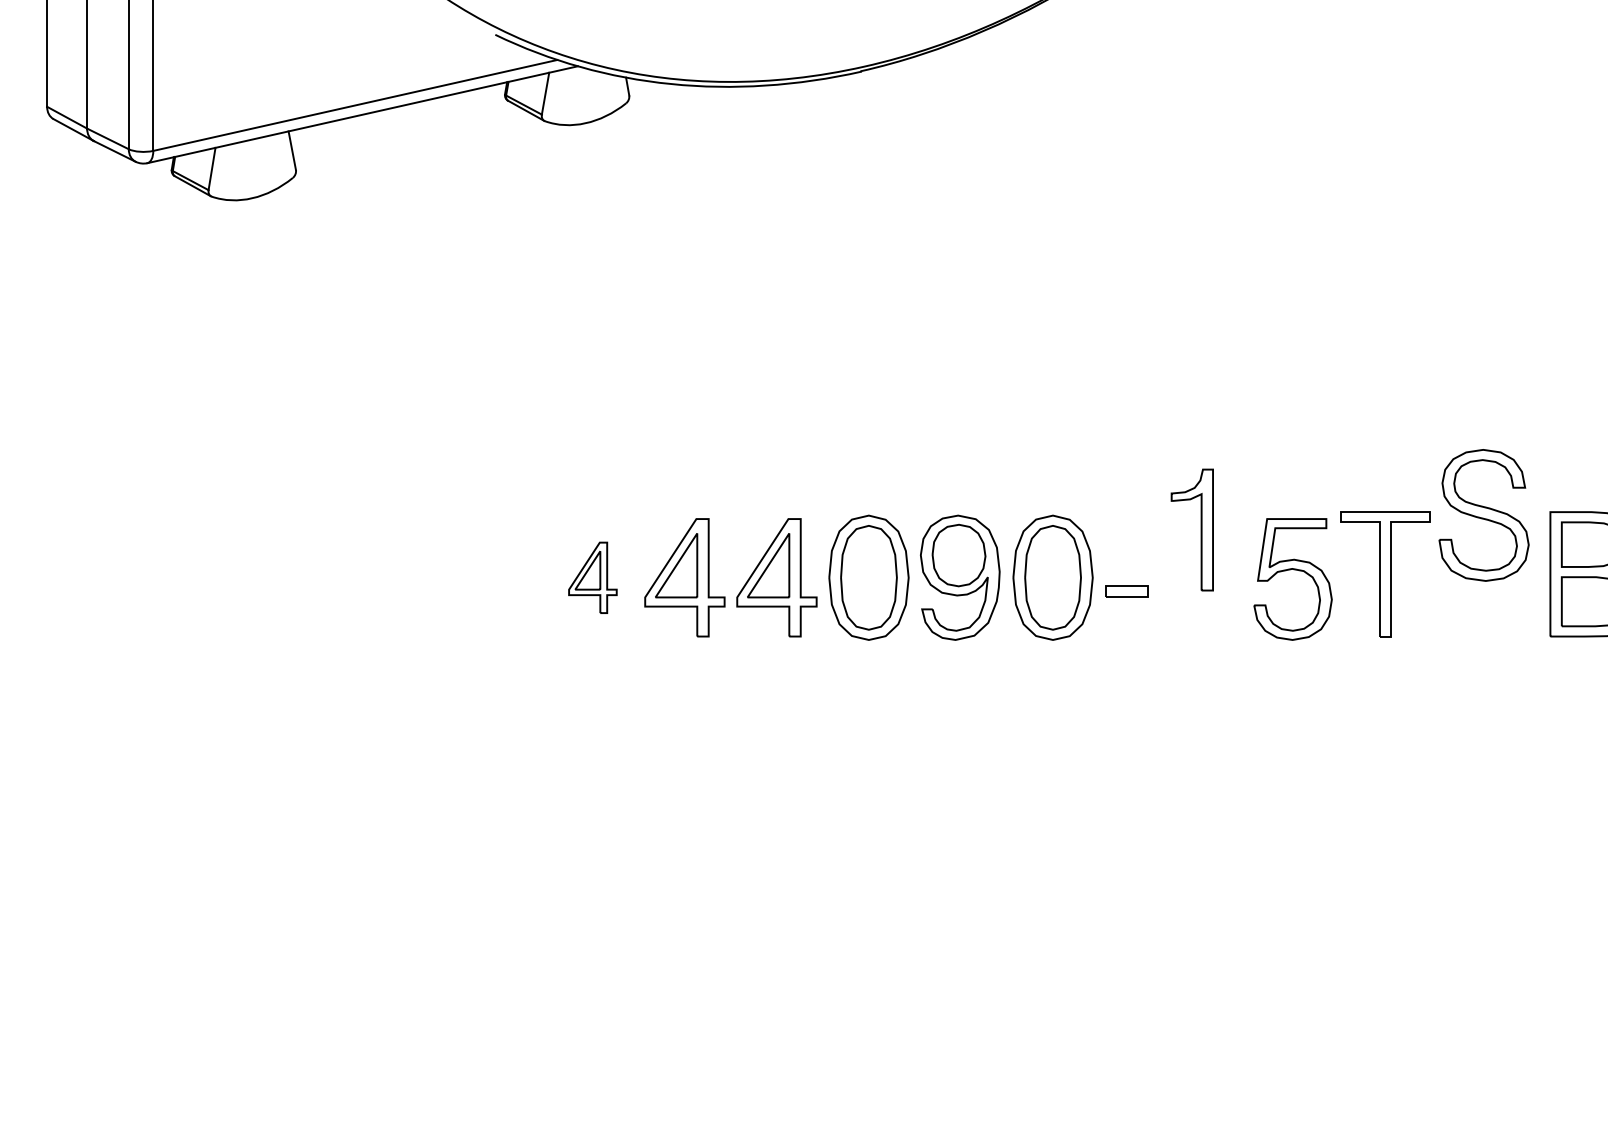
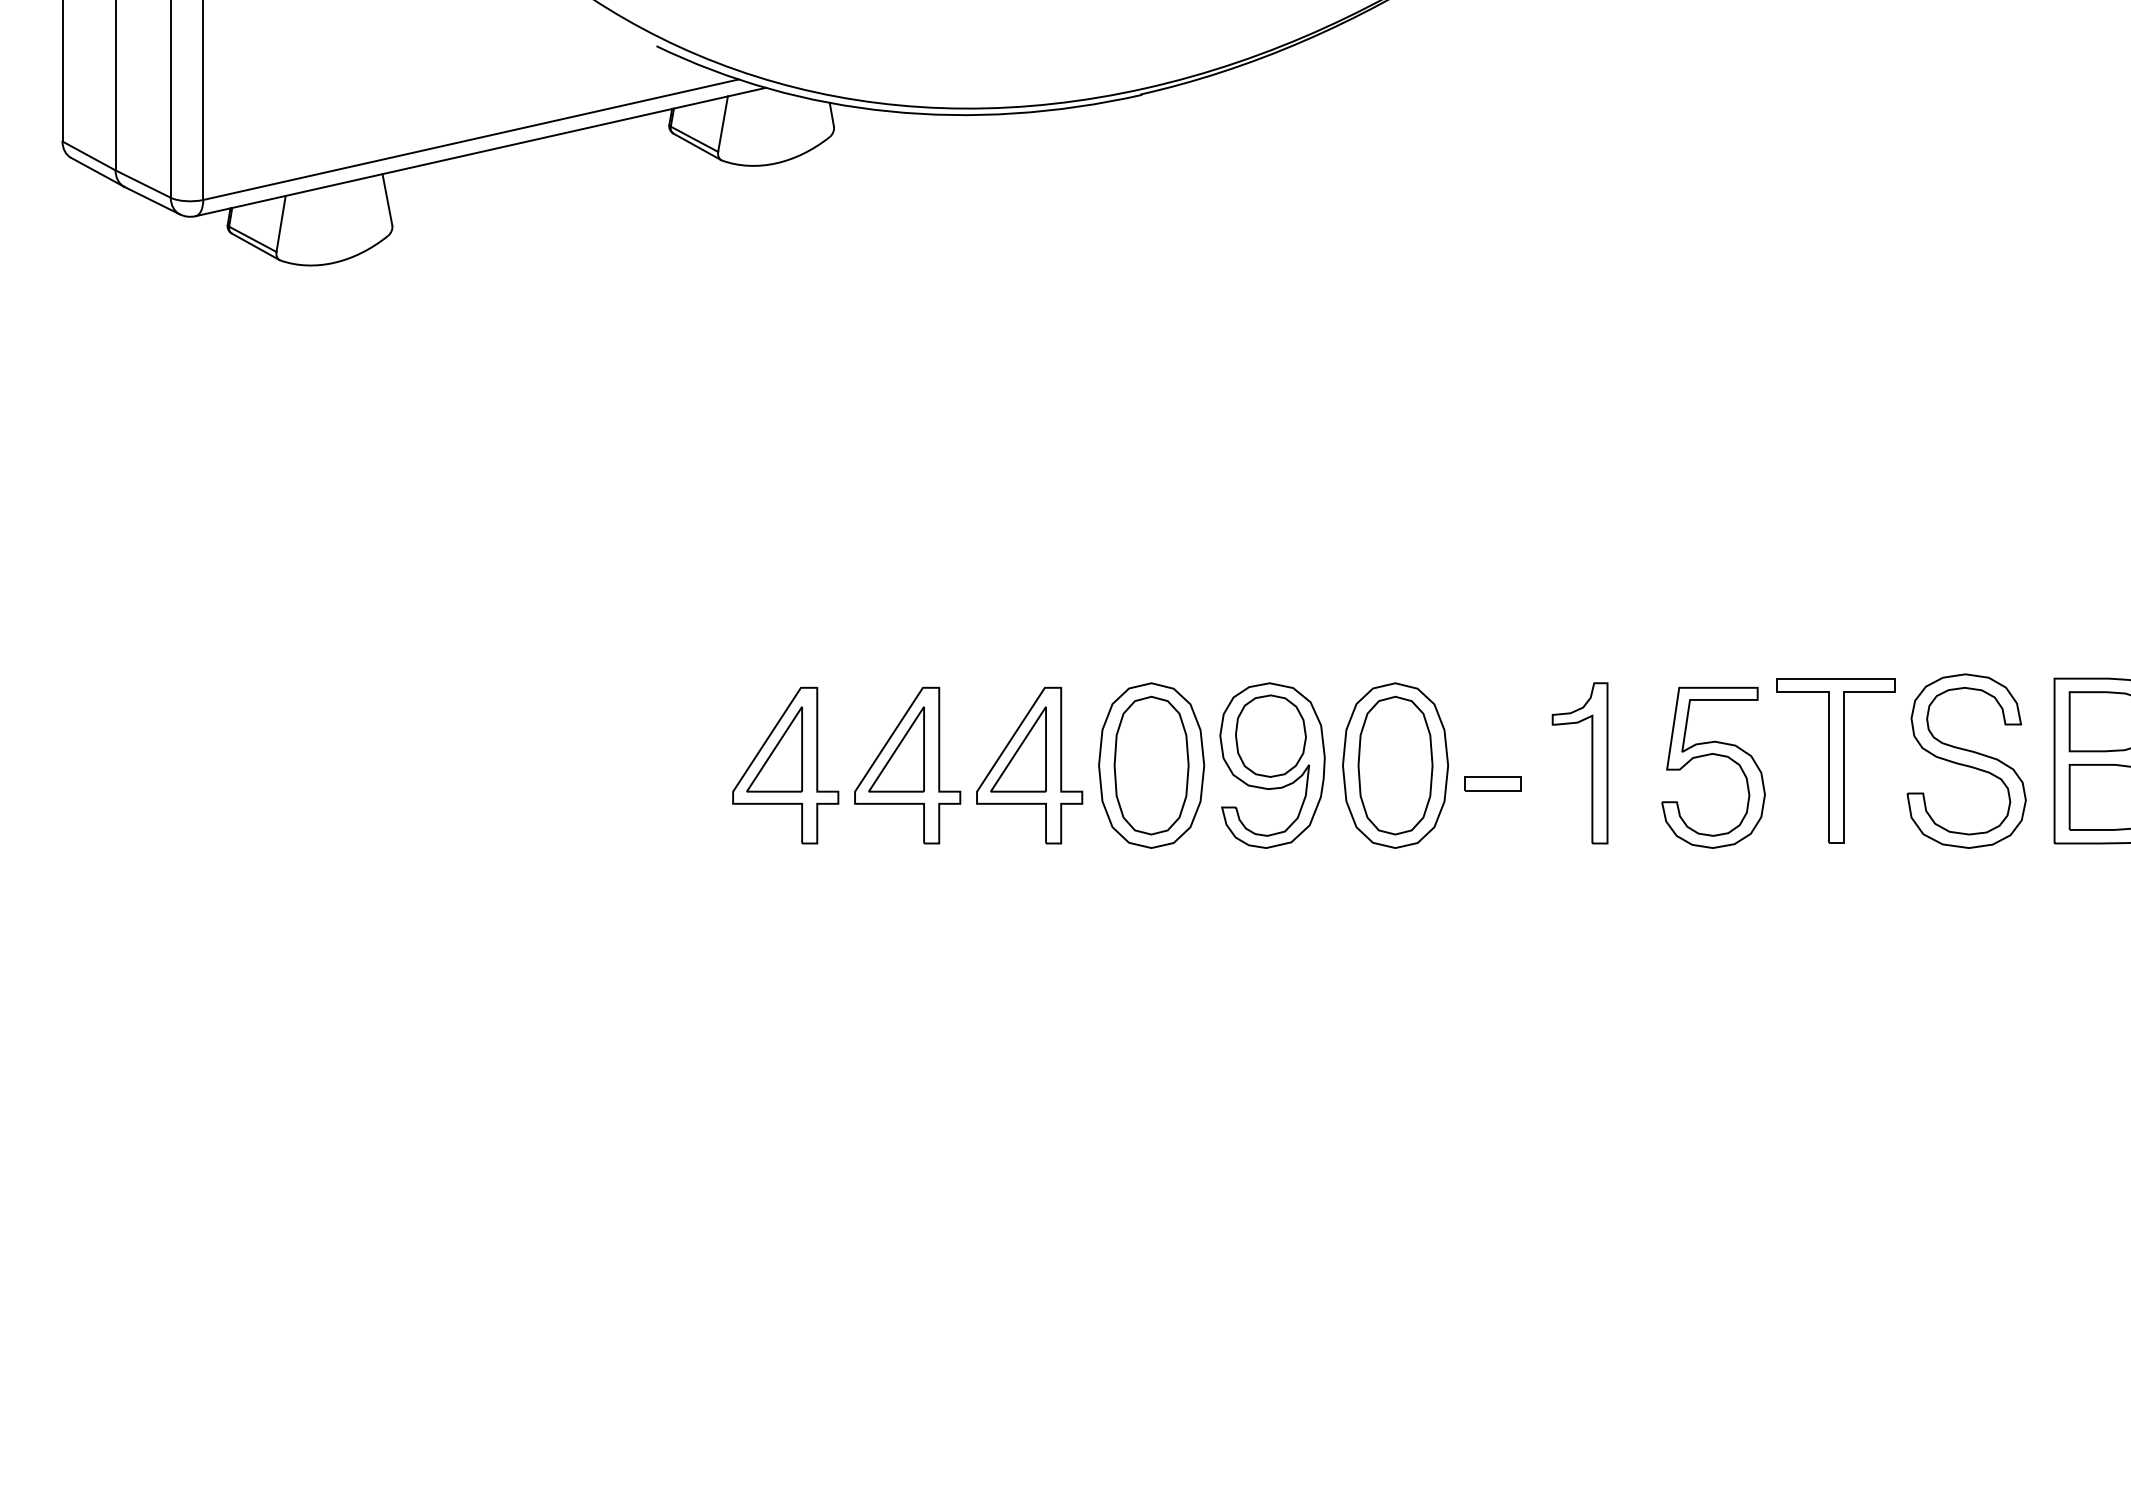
part: (1483, 515) -> (1965, 761), moved
part: (1200, 529) -> (1590, 762), moved
part: (592, 577) -> (785, 765), size x1.67

